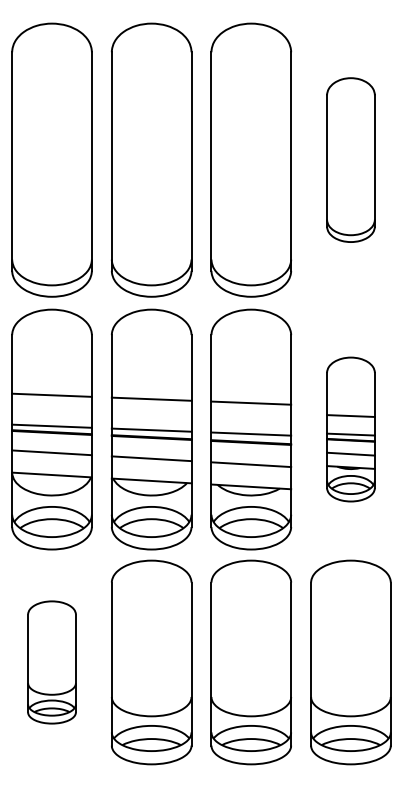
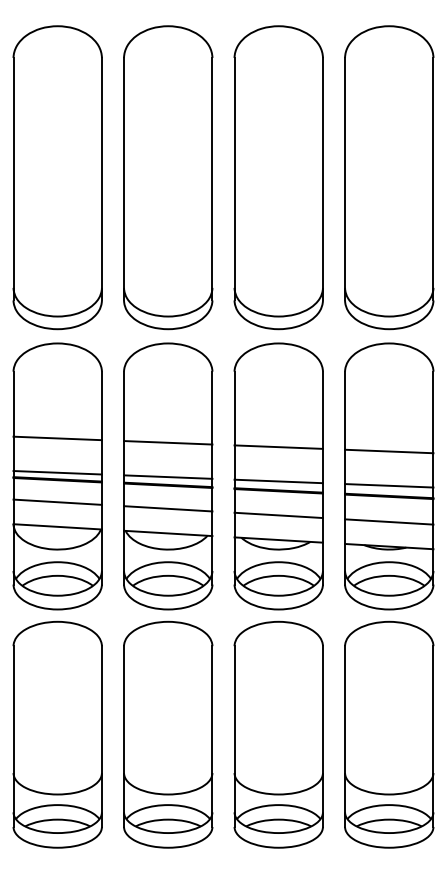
part: (350, 159) -> (388, 176), size x1.67
part: (350, 429) -> (388, 476), size x1.67
part: (51, 662) -> (57, 734), size x1.67

